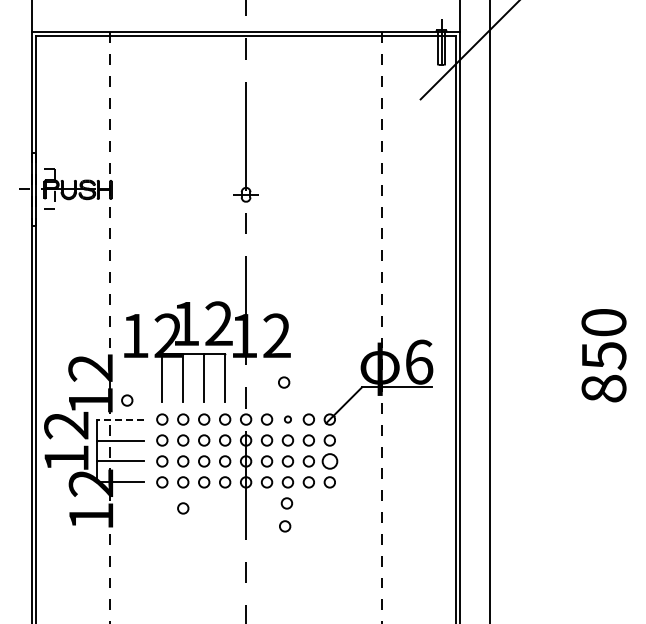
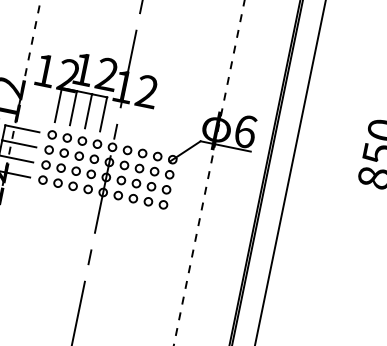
circle: (284, 382) -> (145, 126), removed
circle: (127, 400) -> (30, 116), removed
line: (120, 419) -> (22, 128), dashed -> solid
circle: (287, 419) -> (142, 153), size x1.67
circle: (329, 461) -> (166, 189), size x0.71
circle: (286, 503) -> (129, 213), removed
circle: (183, 508) -> (54, 202), removed
circle: (285, 526) -> (125, 230), removed

